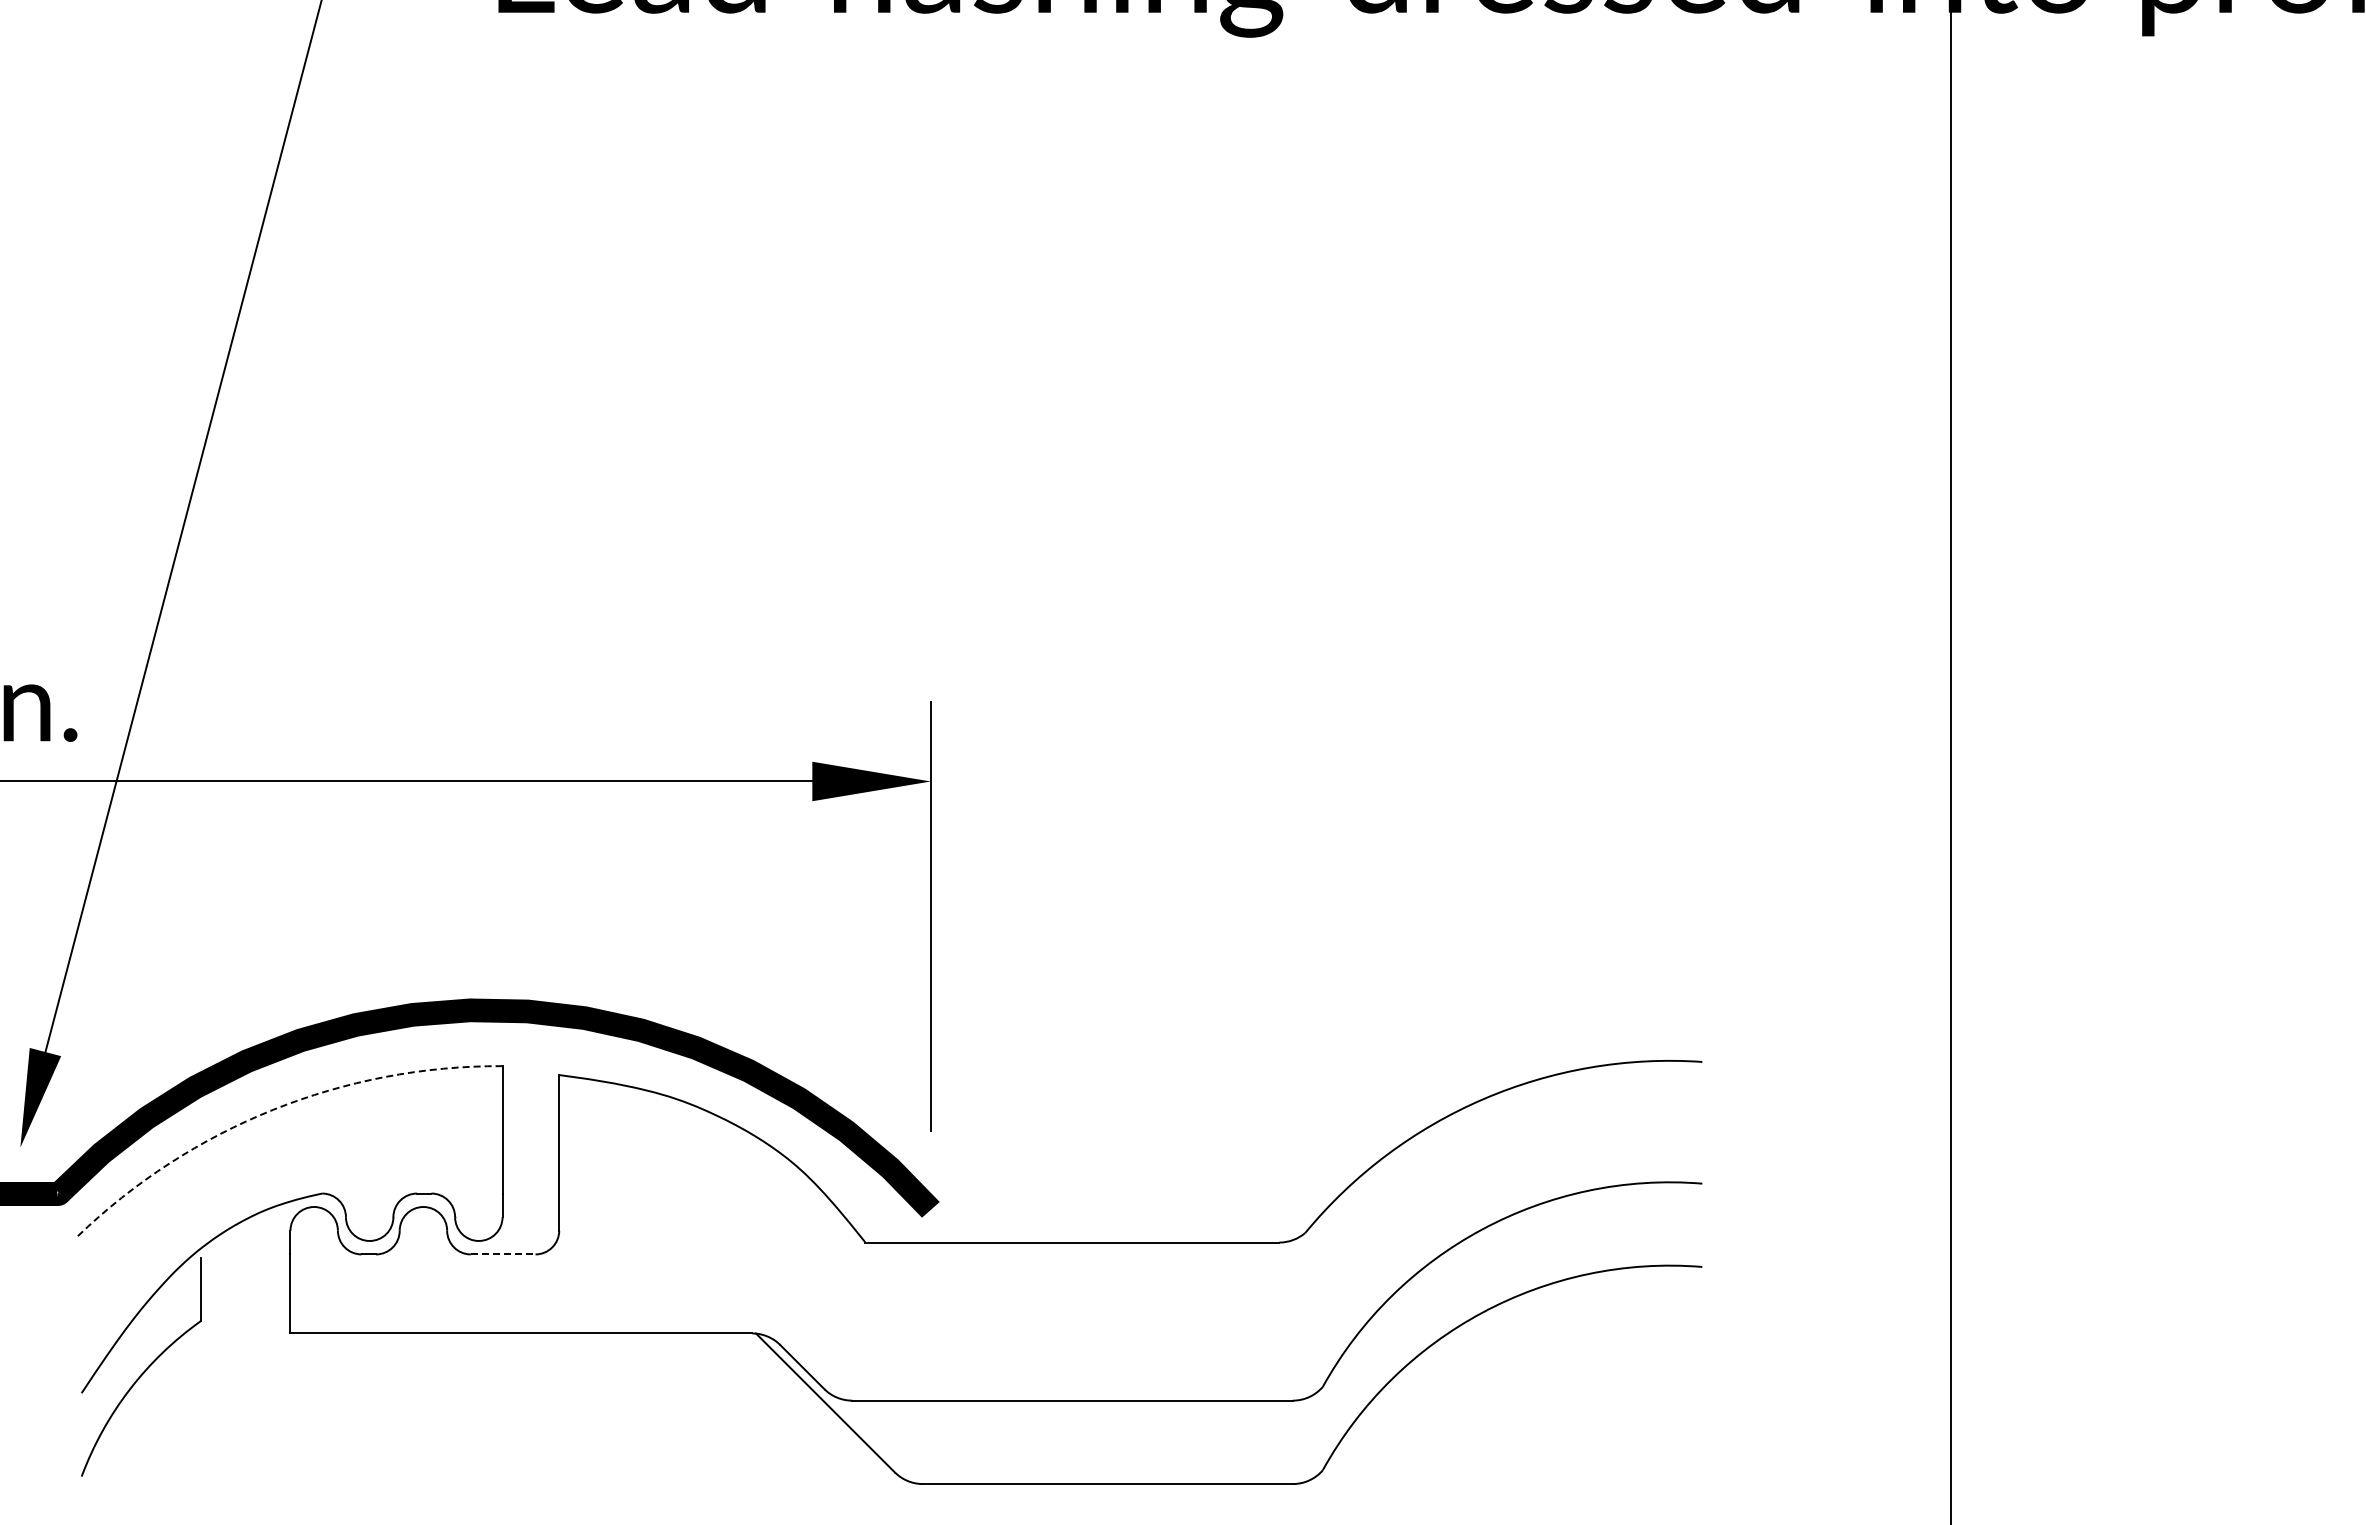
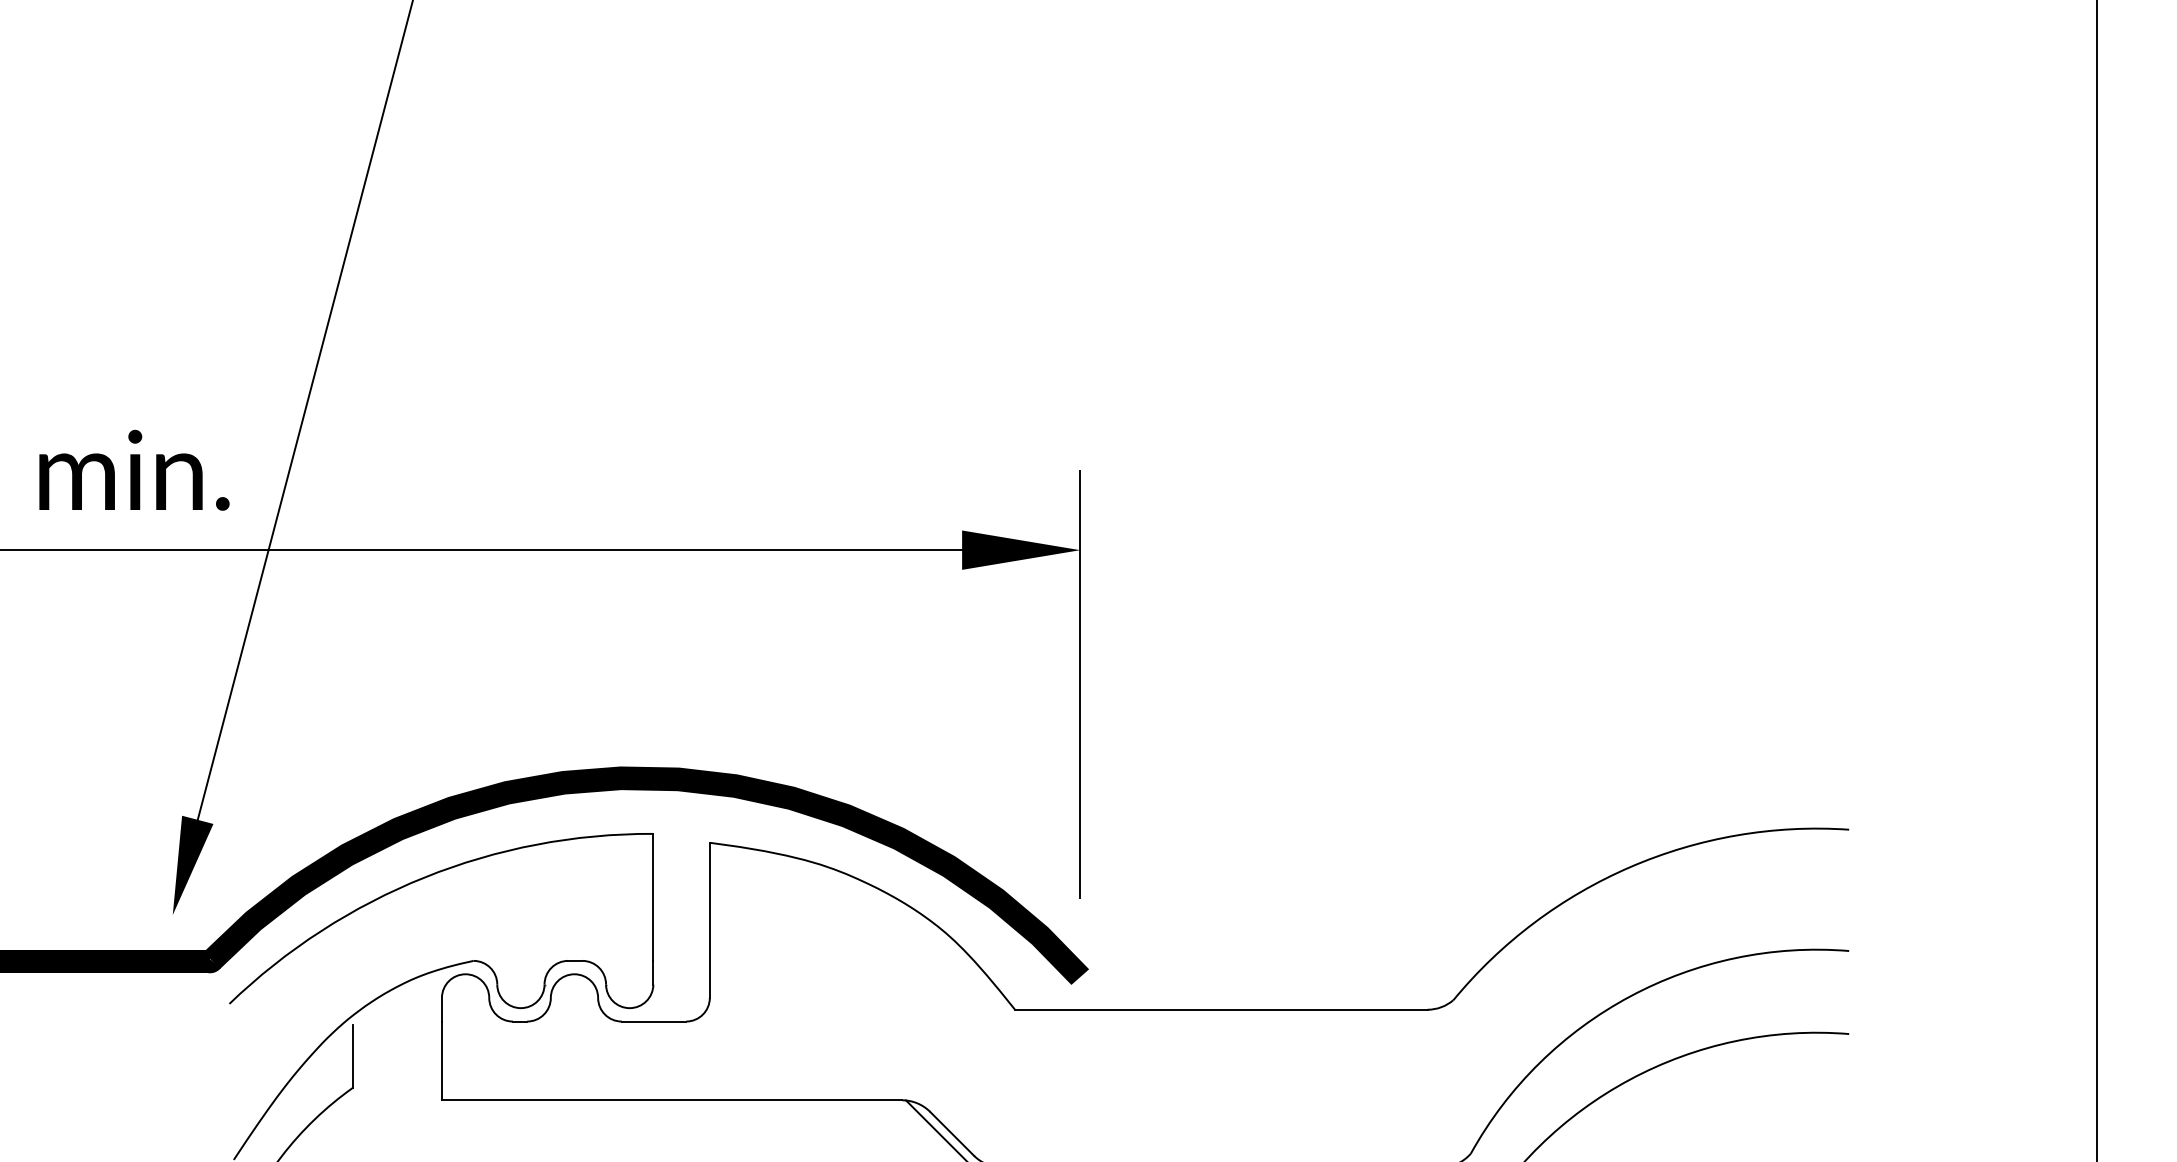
arc: (273, 1109) -> (425, 877), dashed -> solid
line: (503, 1254) -> (654, 1021), dashed -> solid

